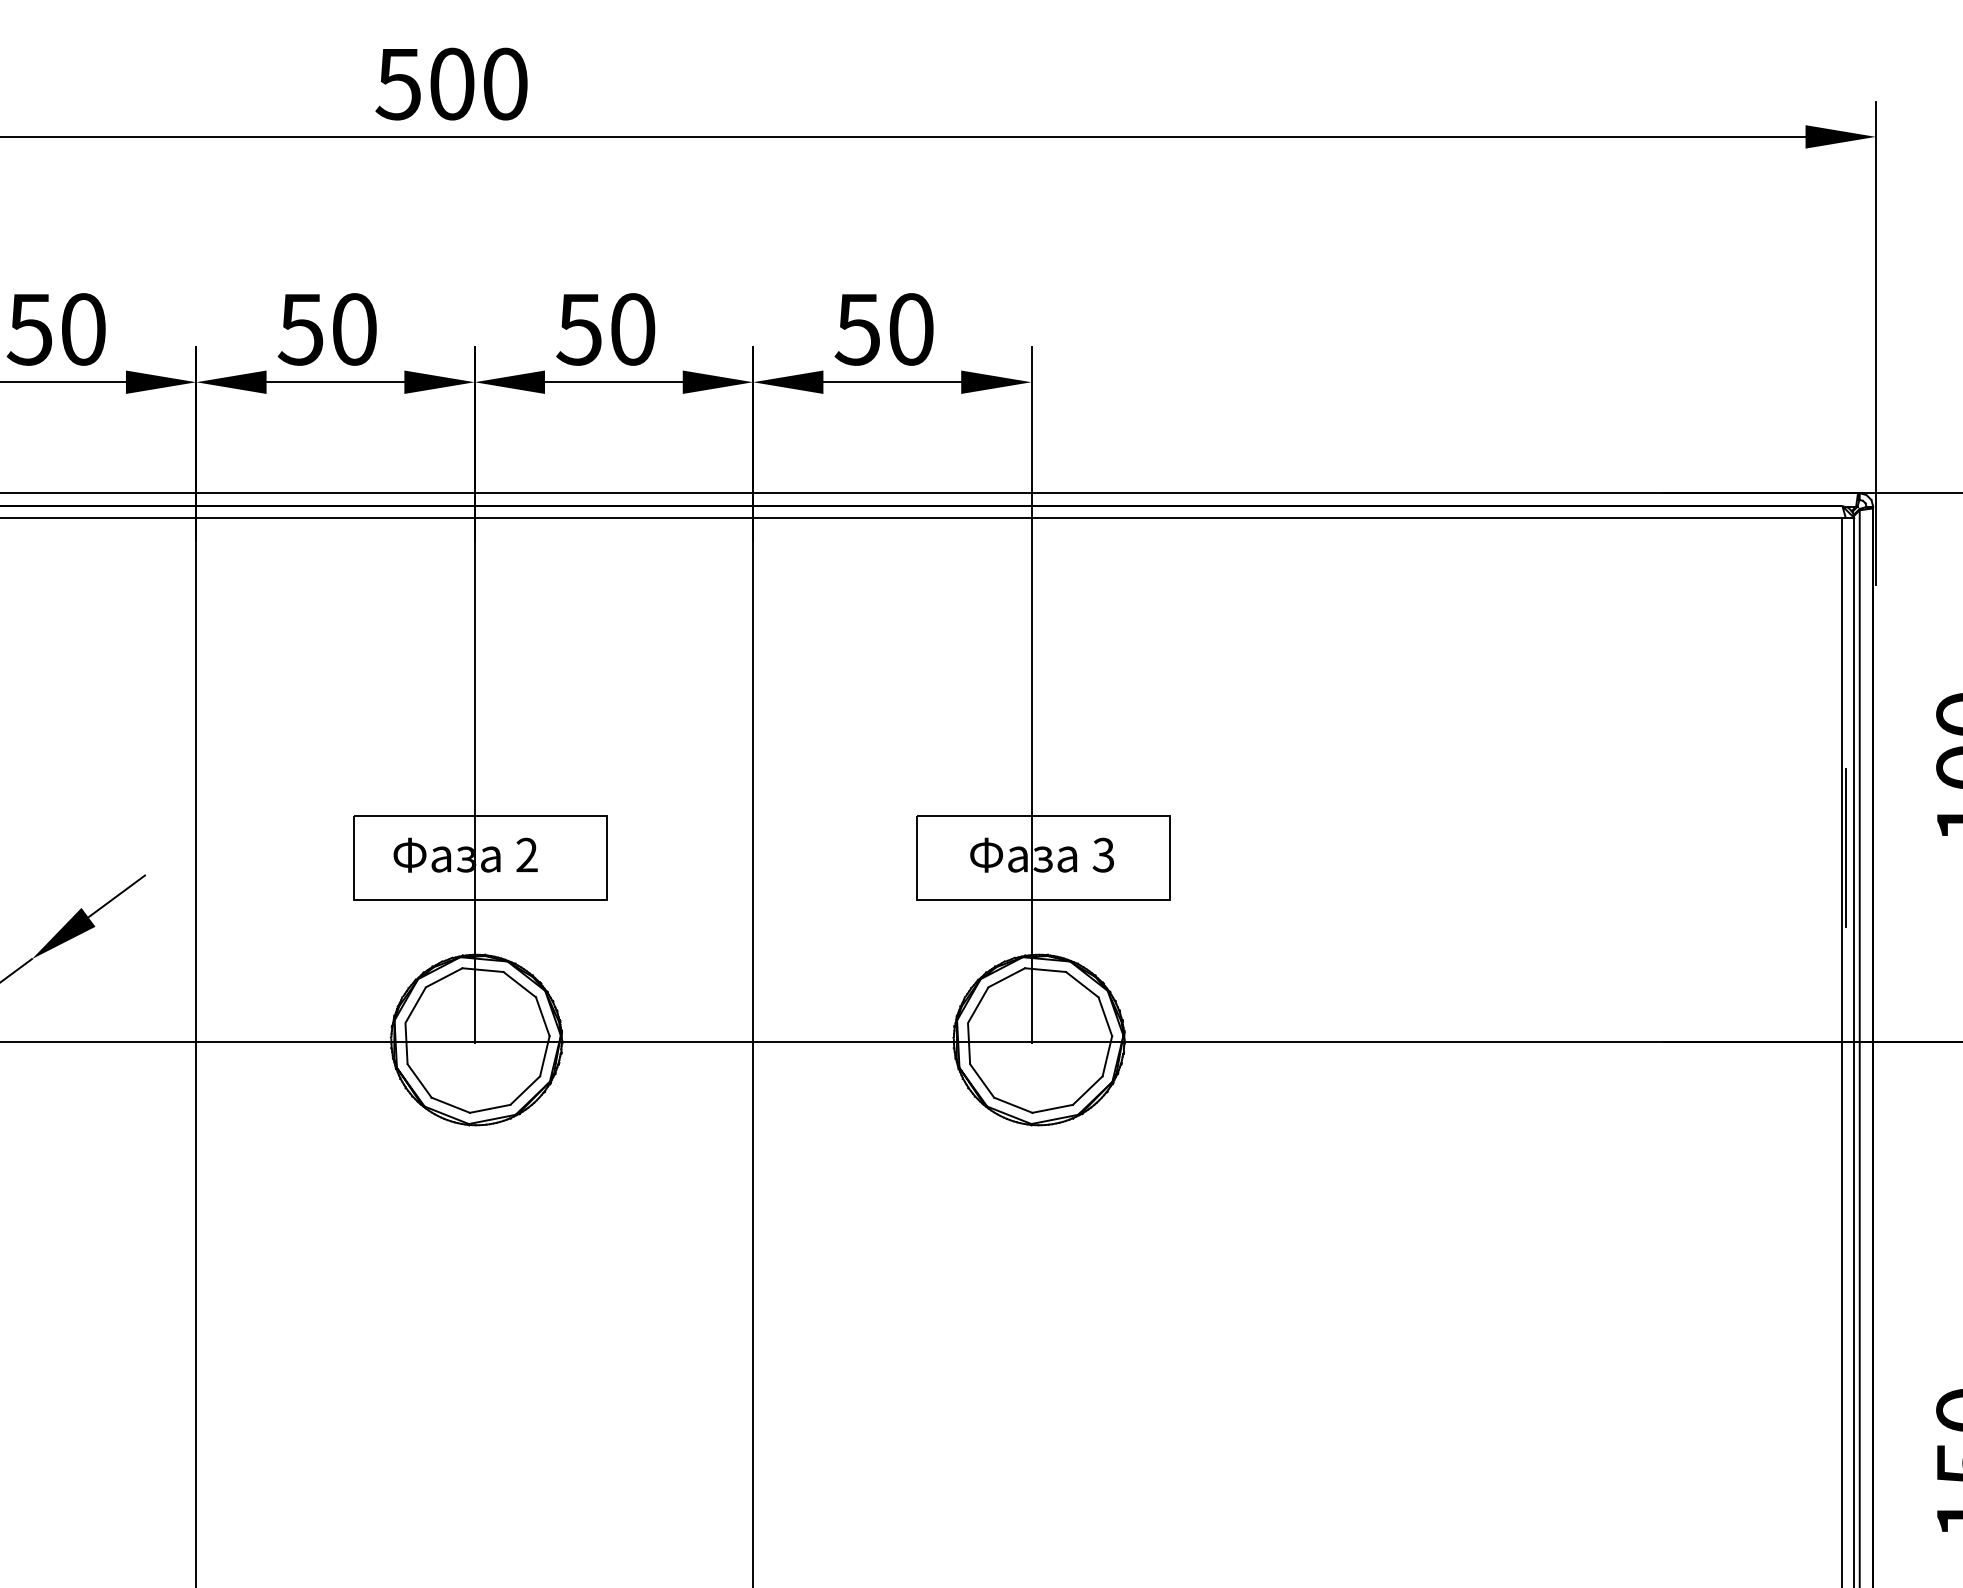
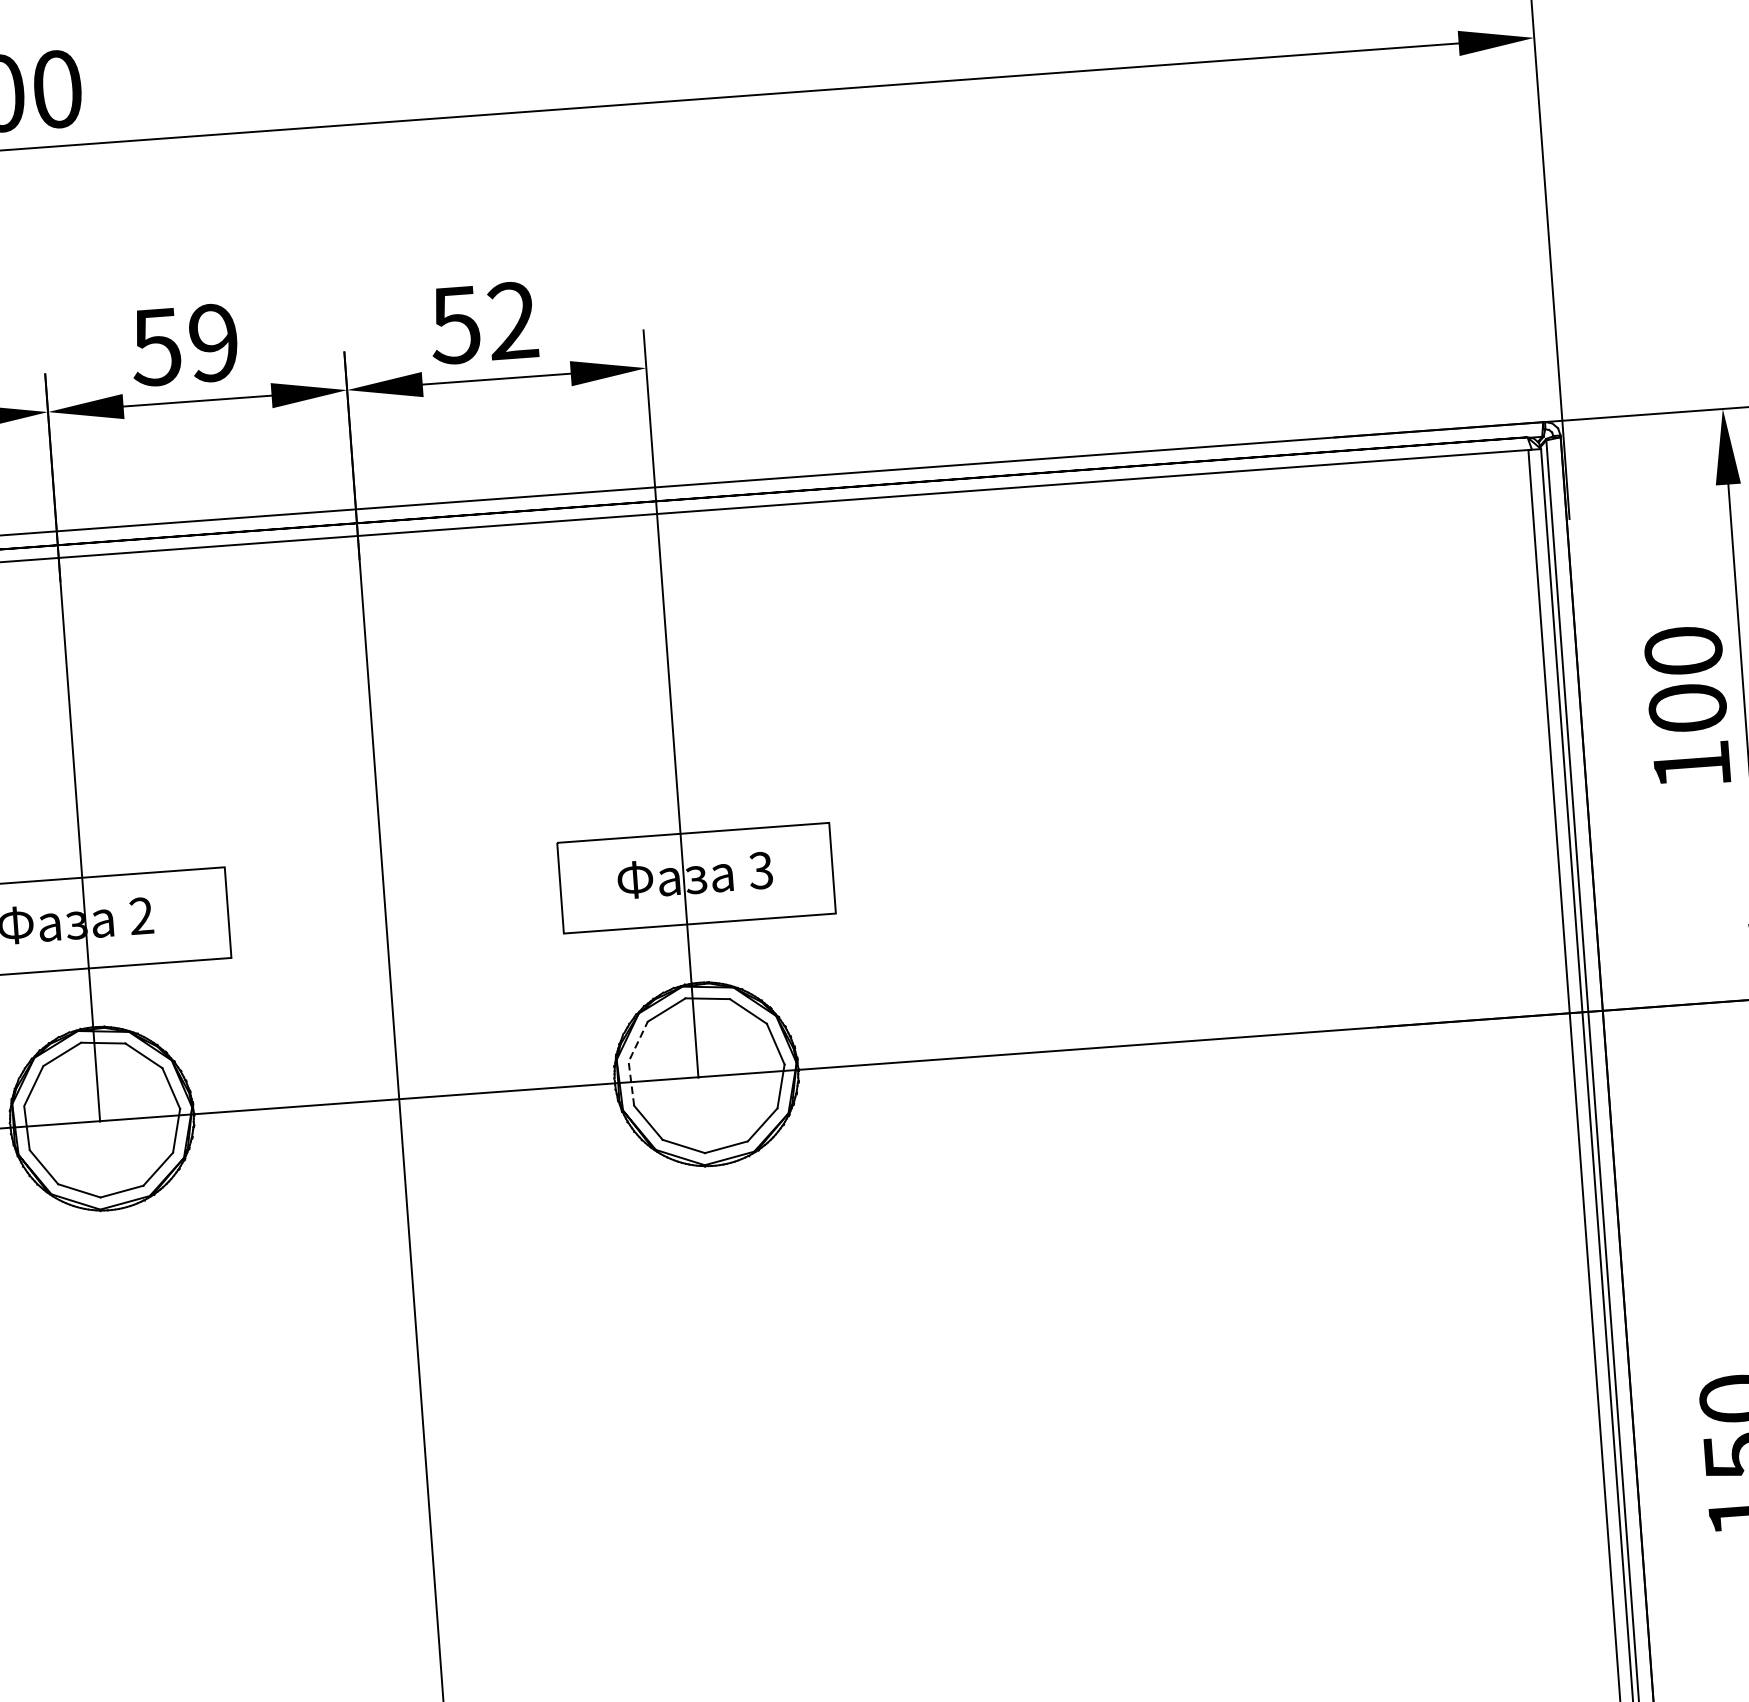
text: (632, 329) -> (213, 342), 50 -> 59
text: (911, 329) -> (513, 320), 50 -> 52
line: (1845, 847) -> (1557, 803), removed
line: (968, 1023) -> (629, 1062), solid -> dashed

